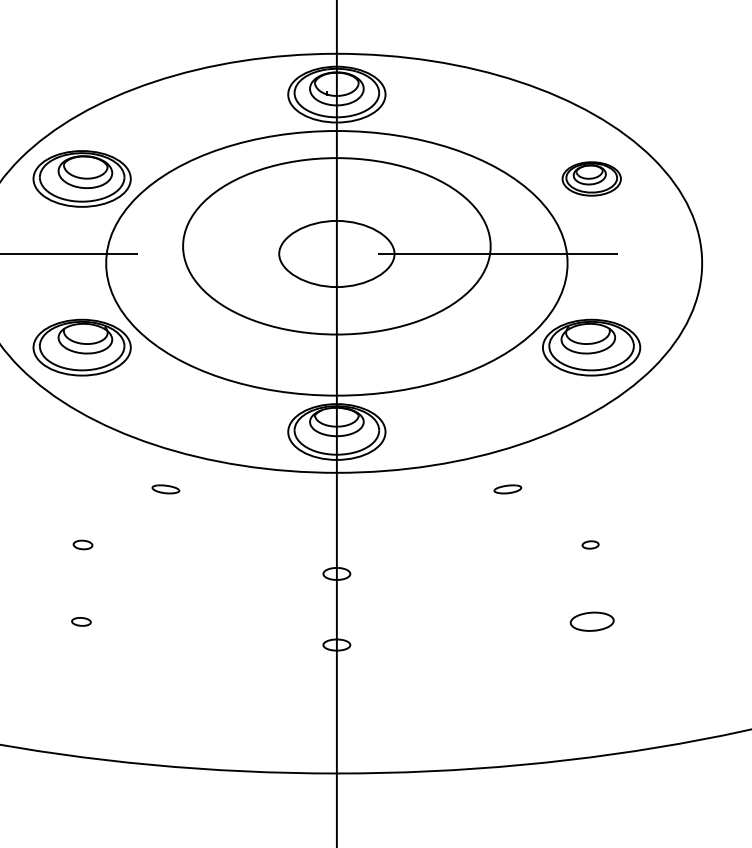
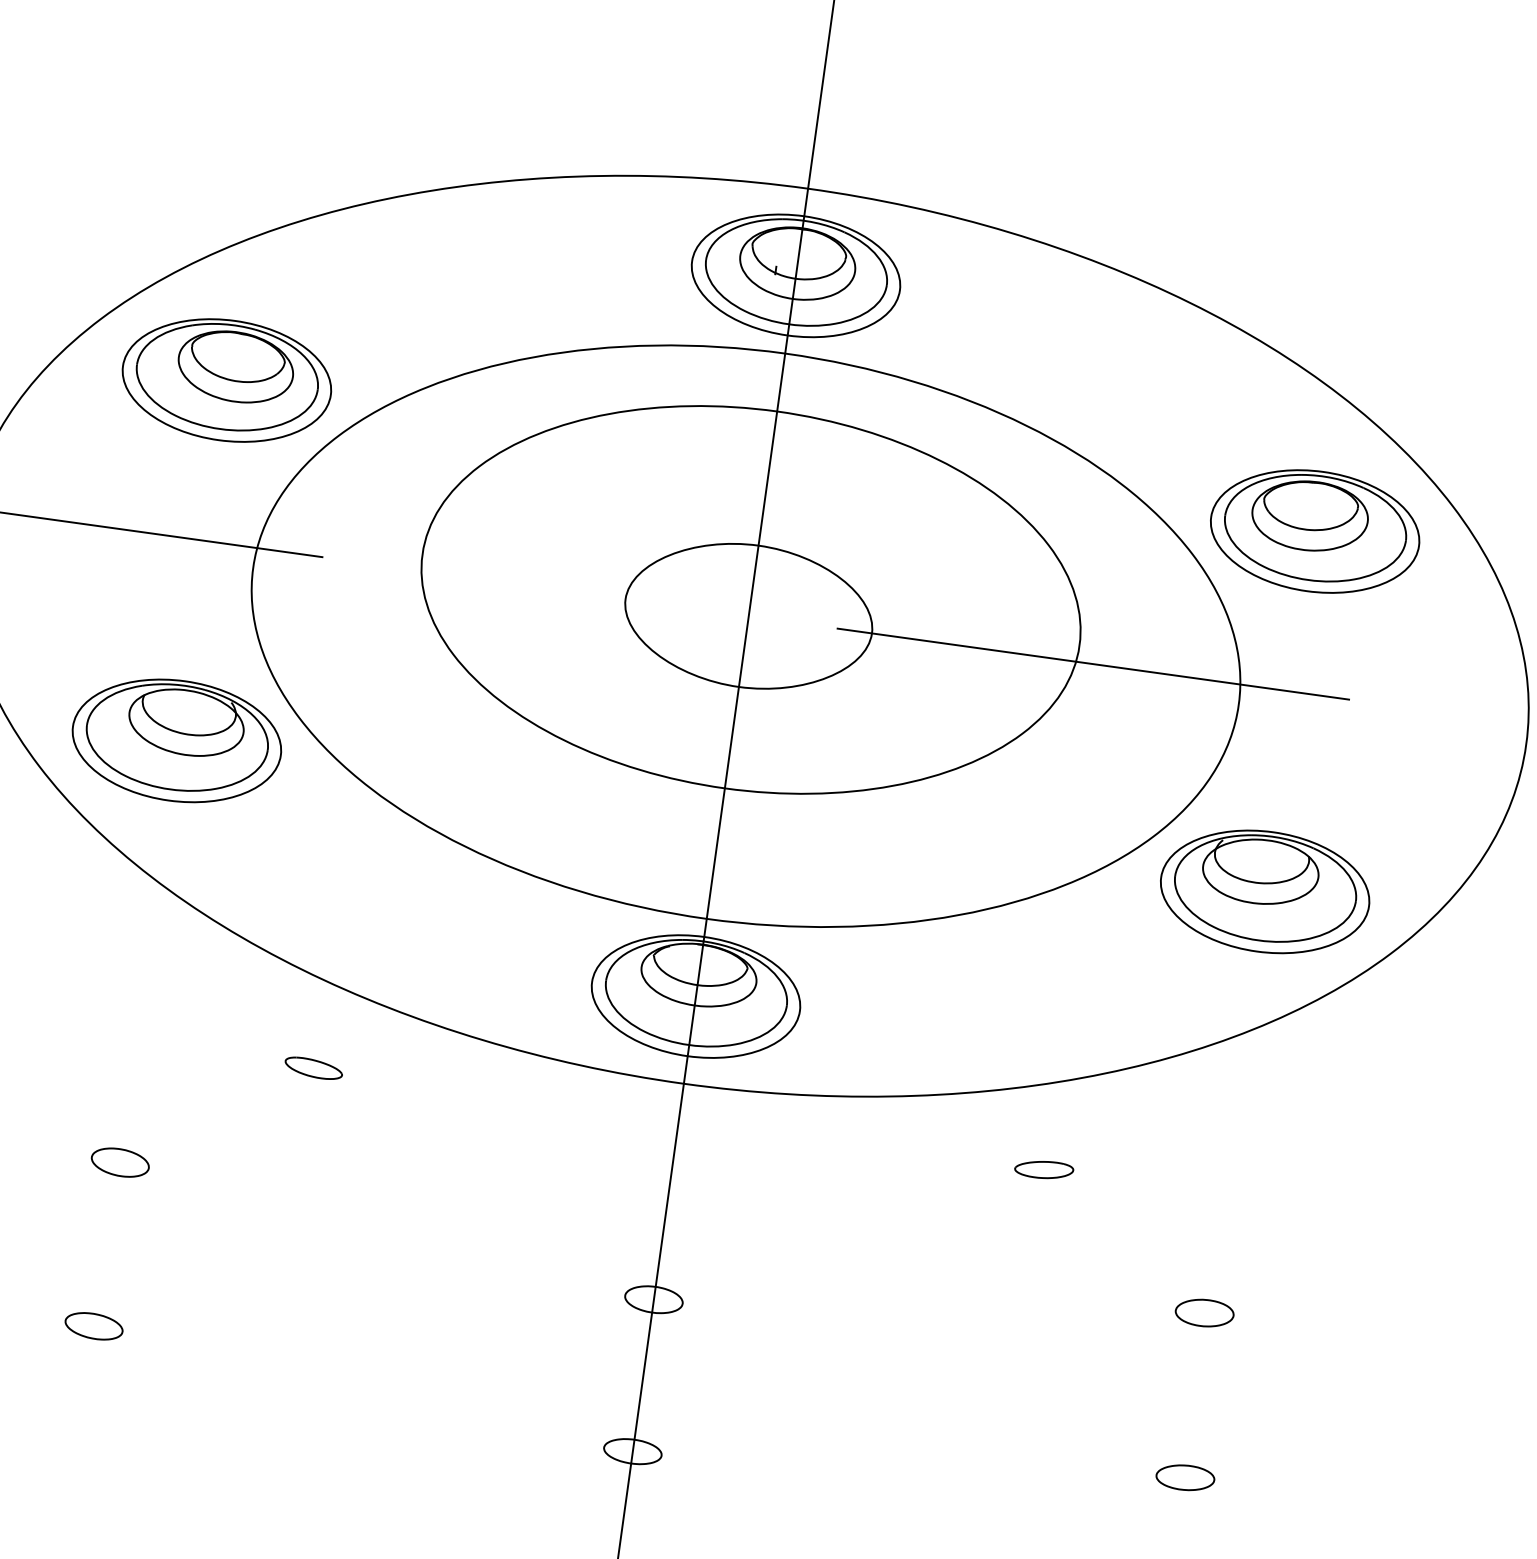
part: (591, 178) -> (1315, 530), size x1.67
part: (82, 544) -> (119, 1161), size x1.43
part: (590, 544) -> (1204, 1311), size x1.67
part: (81, 621) -> (94, 1325), size x1.43
part: (592, 621) -> (1185, 1477), size x0.62

